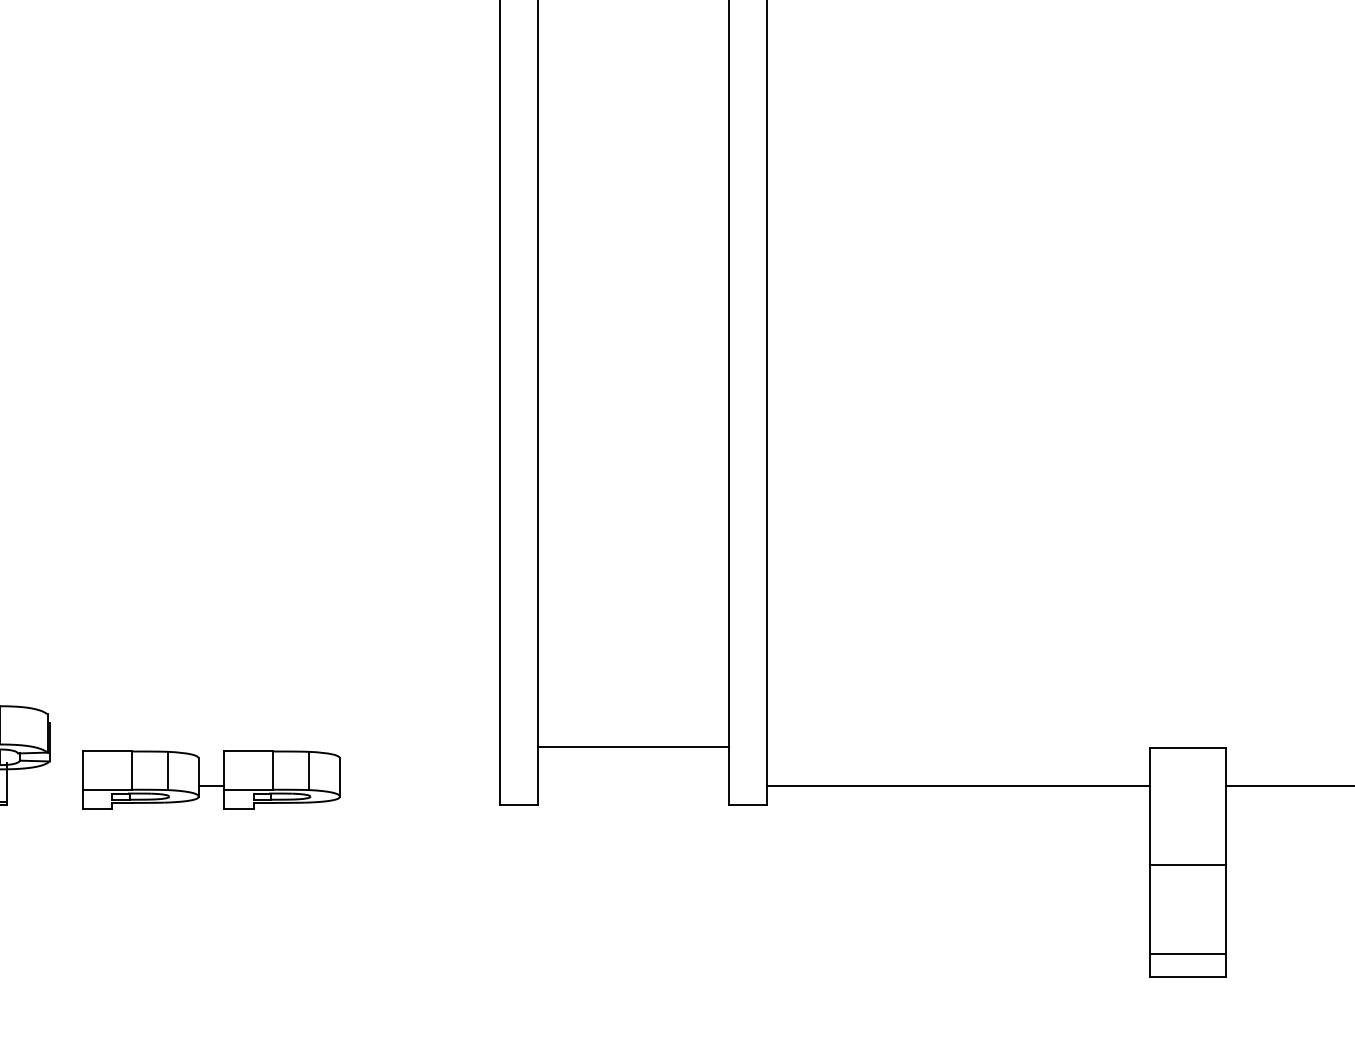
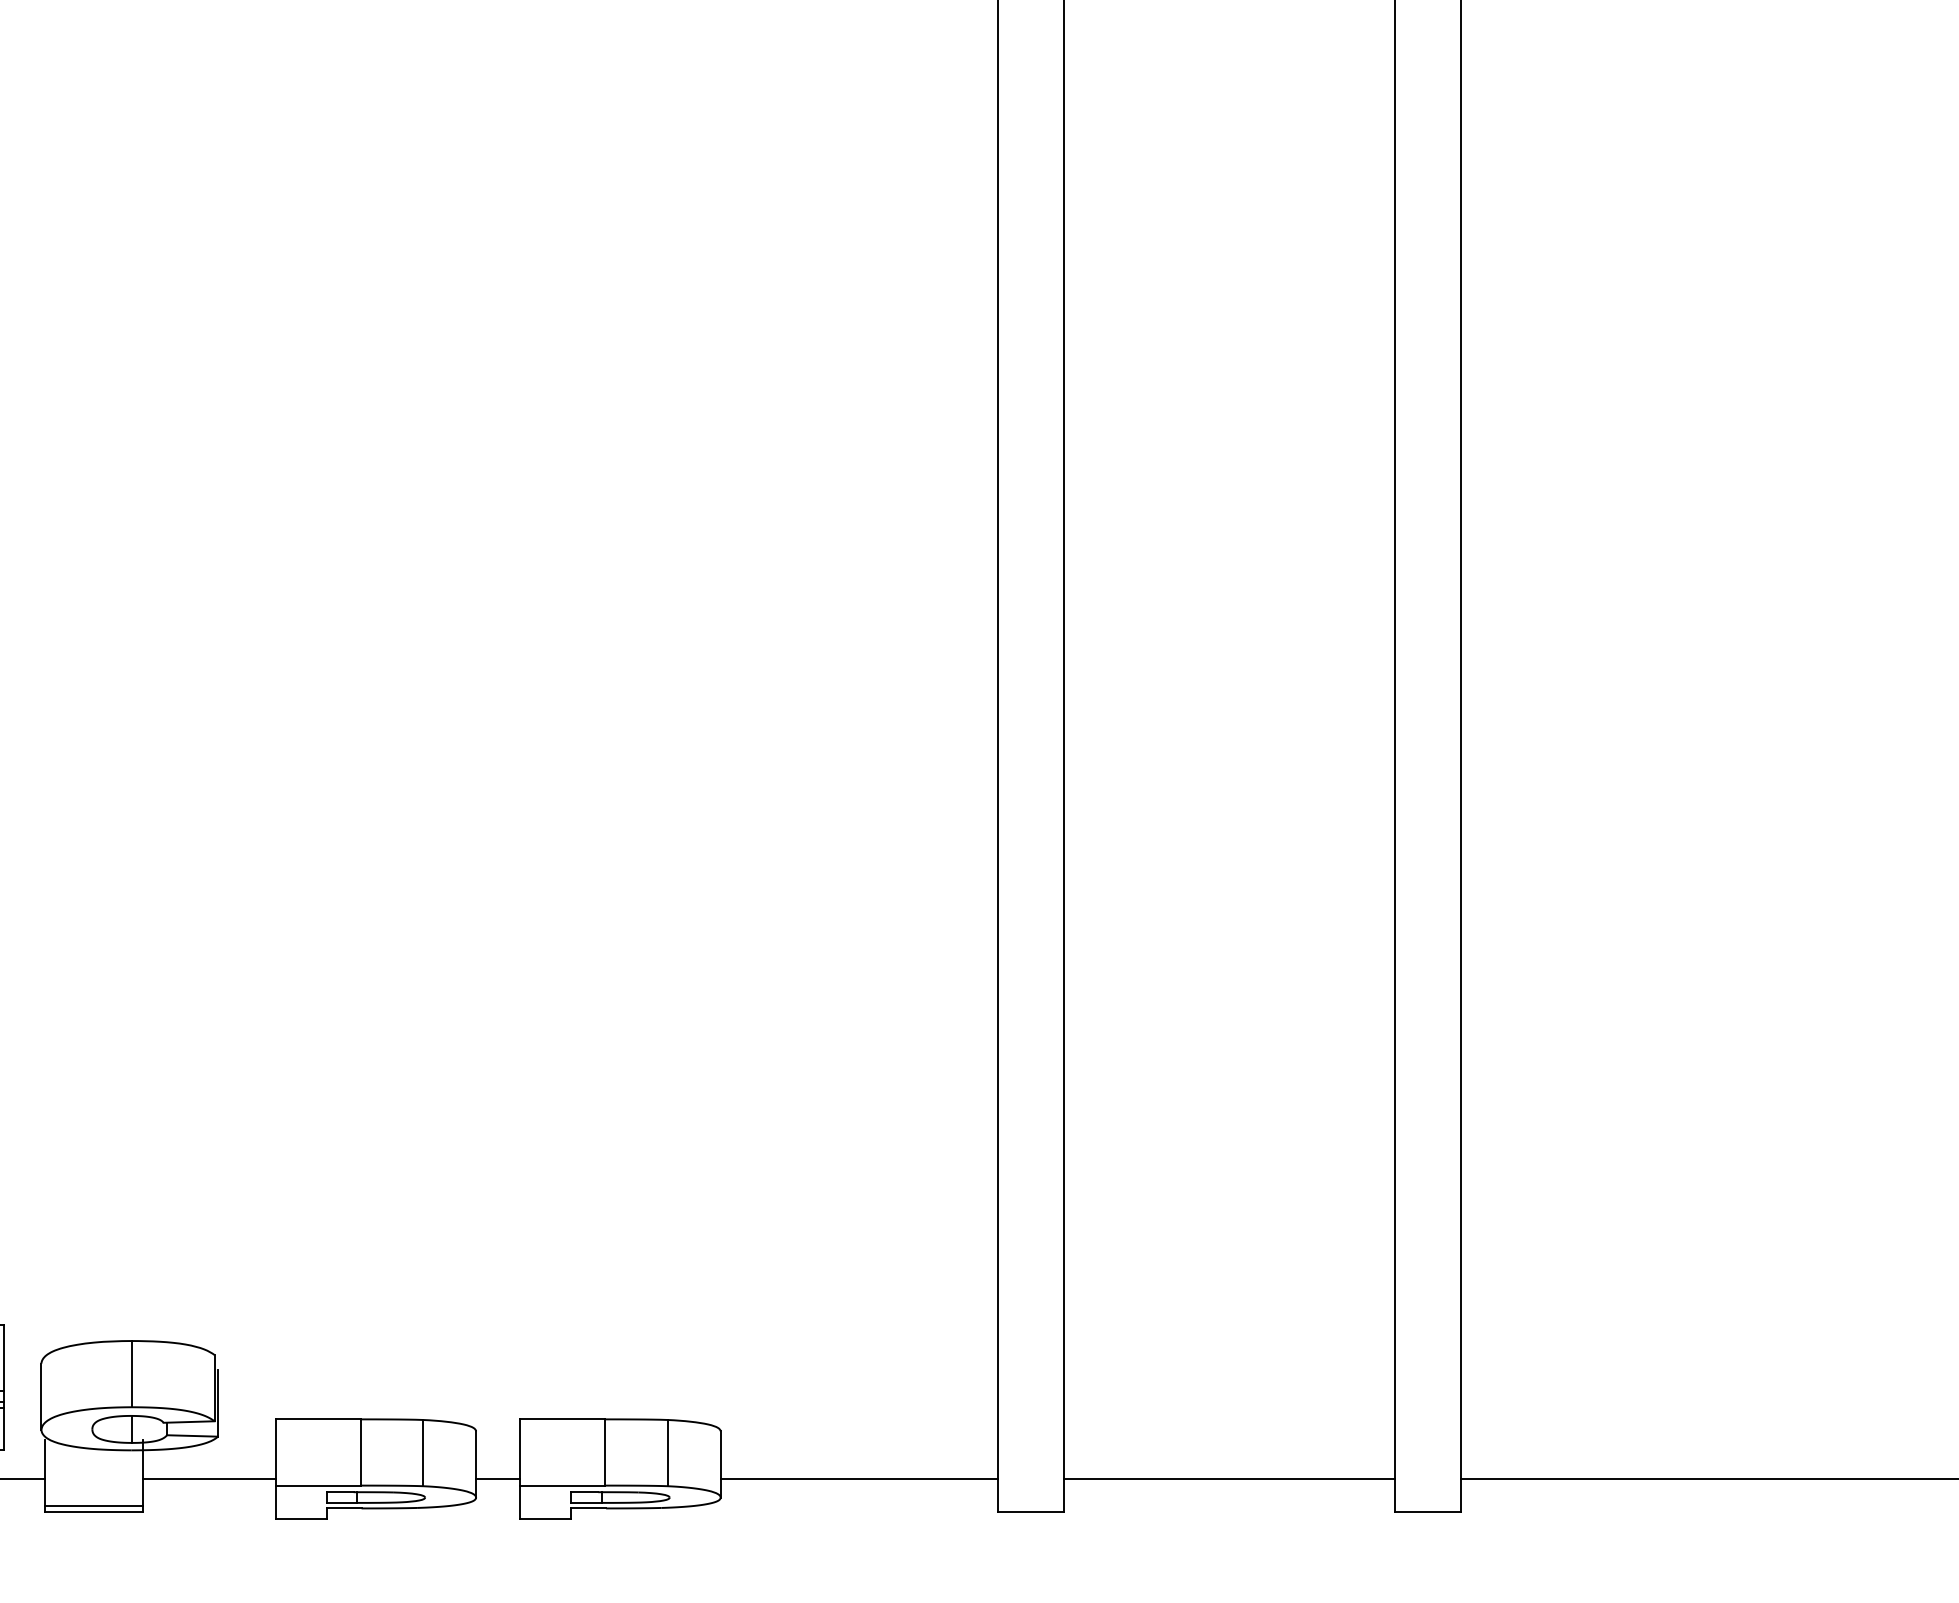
line: (633, 746) -> (1229, 1478), moved
line: (44, 785) -> (209, 1478), added
line: (419, 785) -> (858, 1478), added

